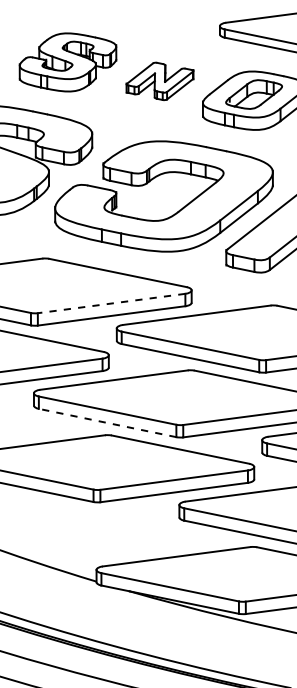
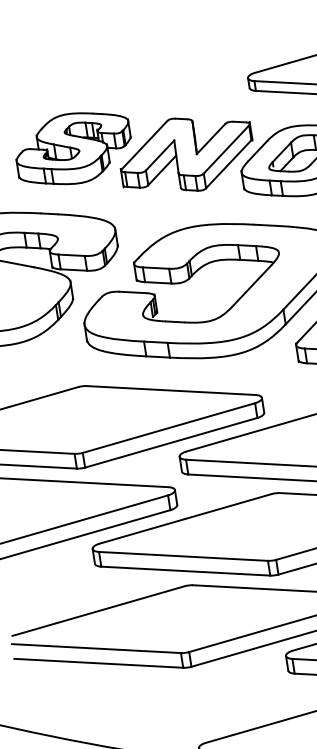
part: (159, 81) -> (186, 154), size x1.67
line: (111, 303) -> (168, 428), dashed -> solid
line: (107, 422) -> (185, 570), dashed -> solid

